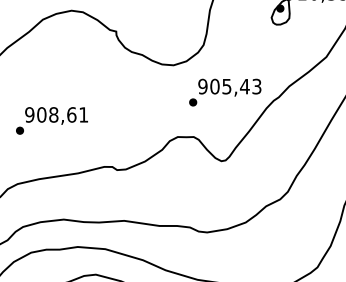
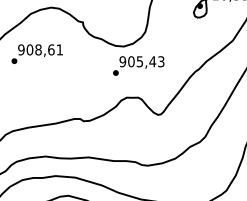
text: (224, 91) -> (138, 65), moved
text: (50, 119) -> (36, 53), moved

